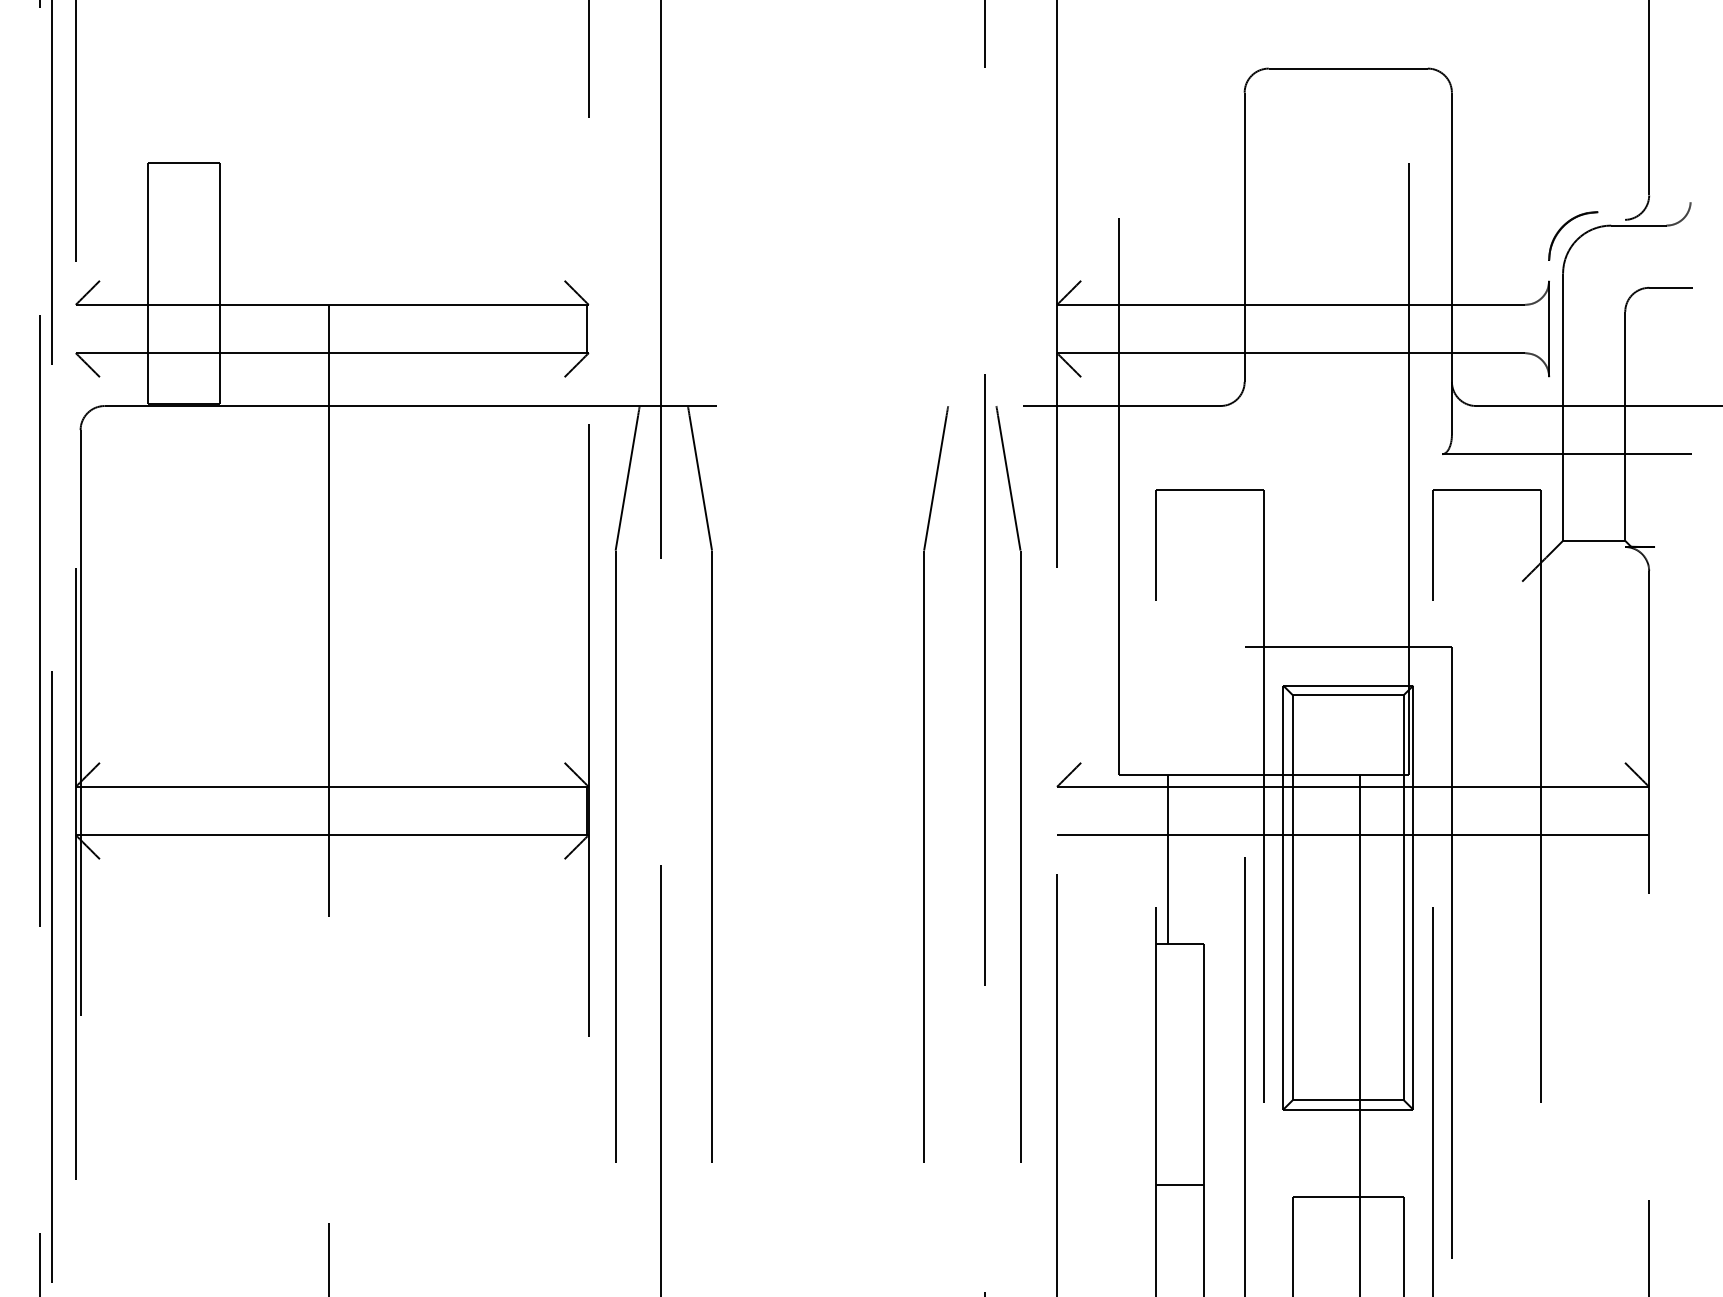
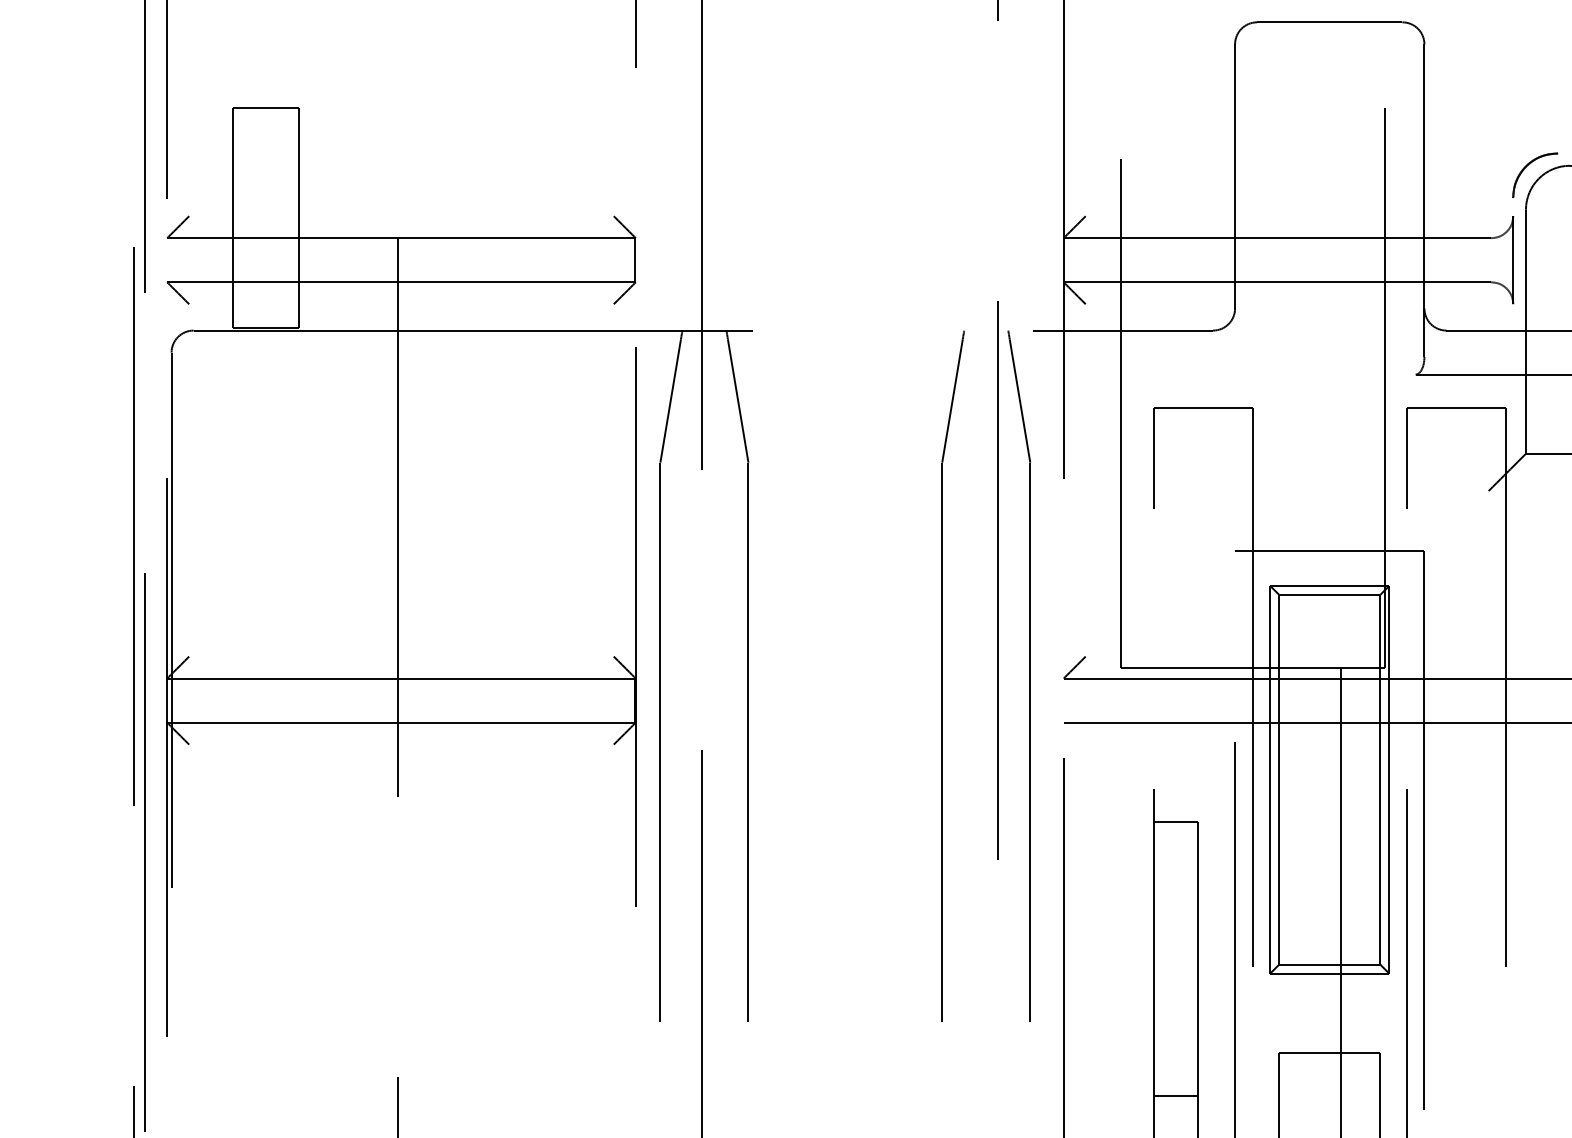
line: (1167, 858) -> (1164, 743), removed
line: (1179, 1184) -> (1175, 1095), moved

